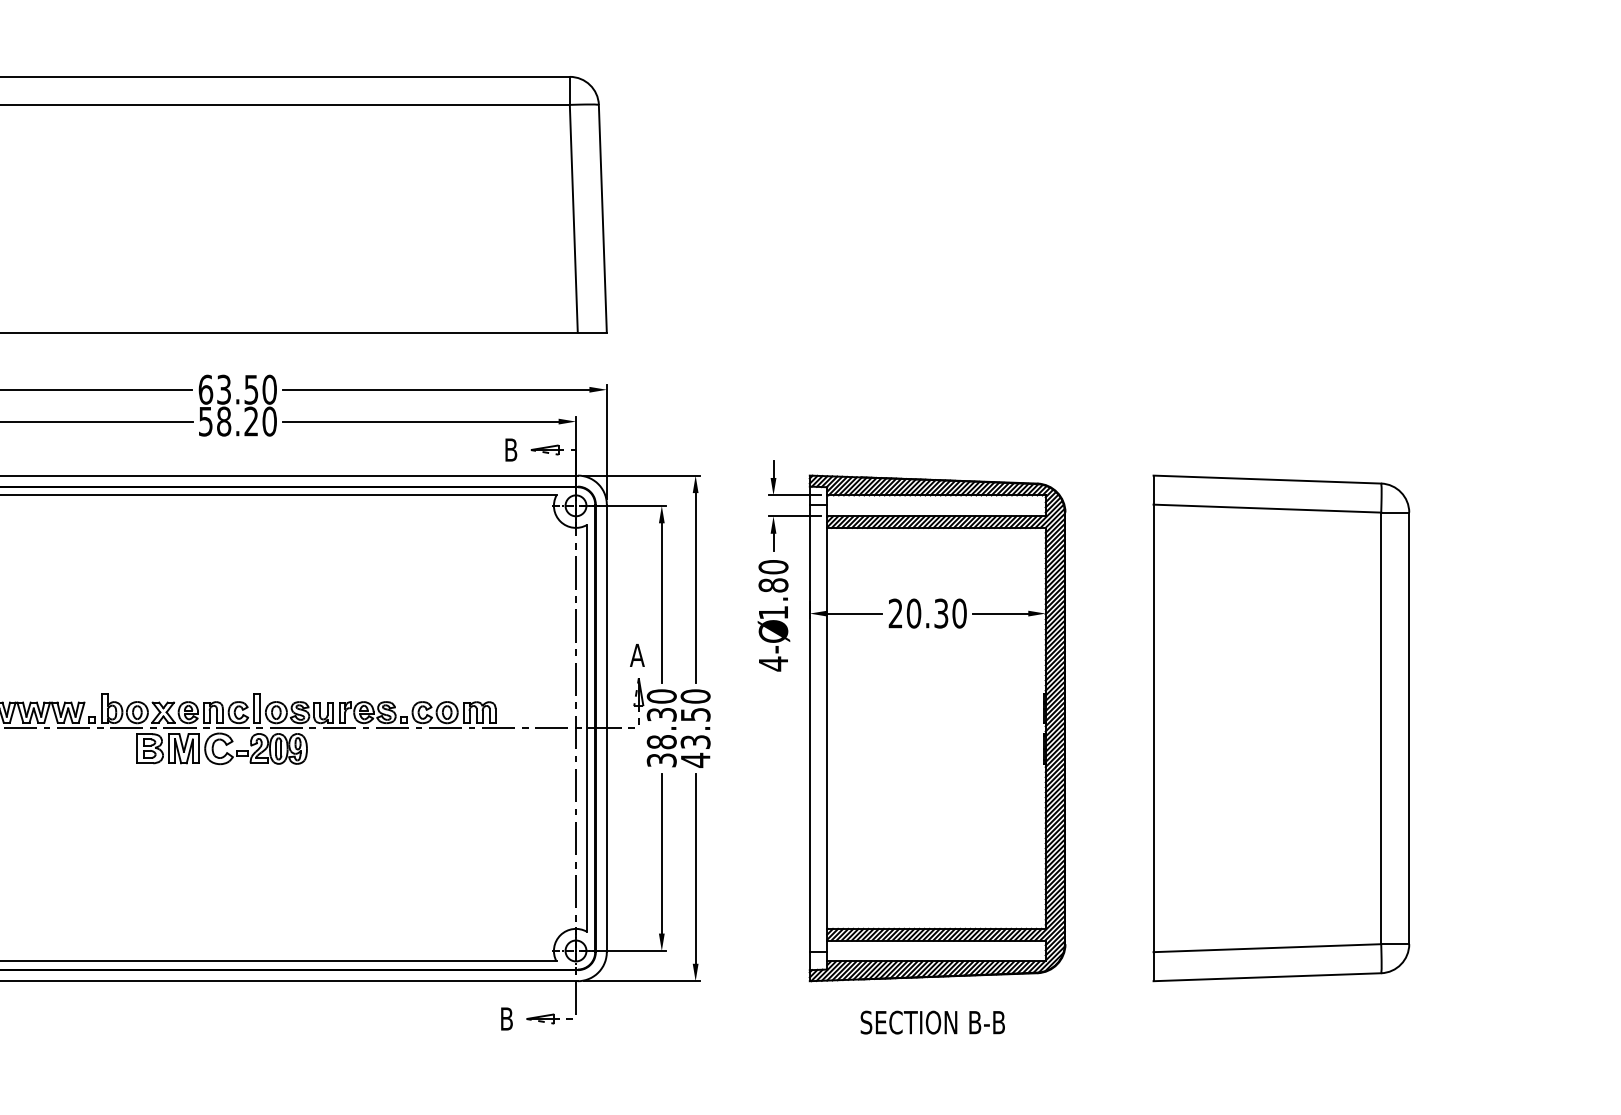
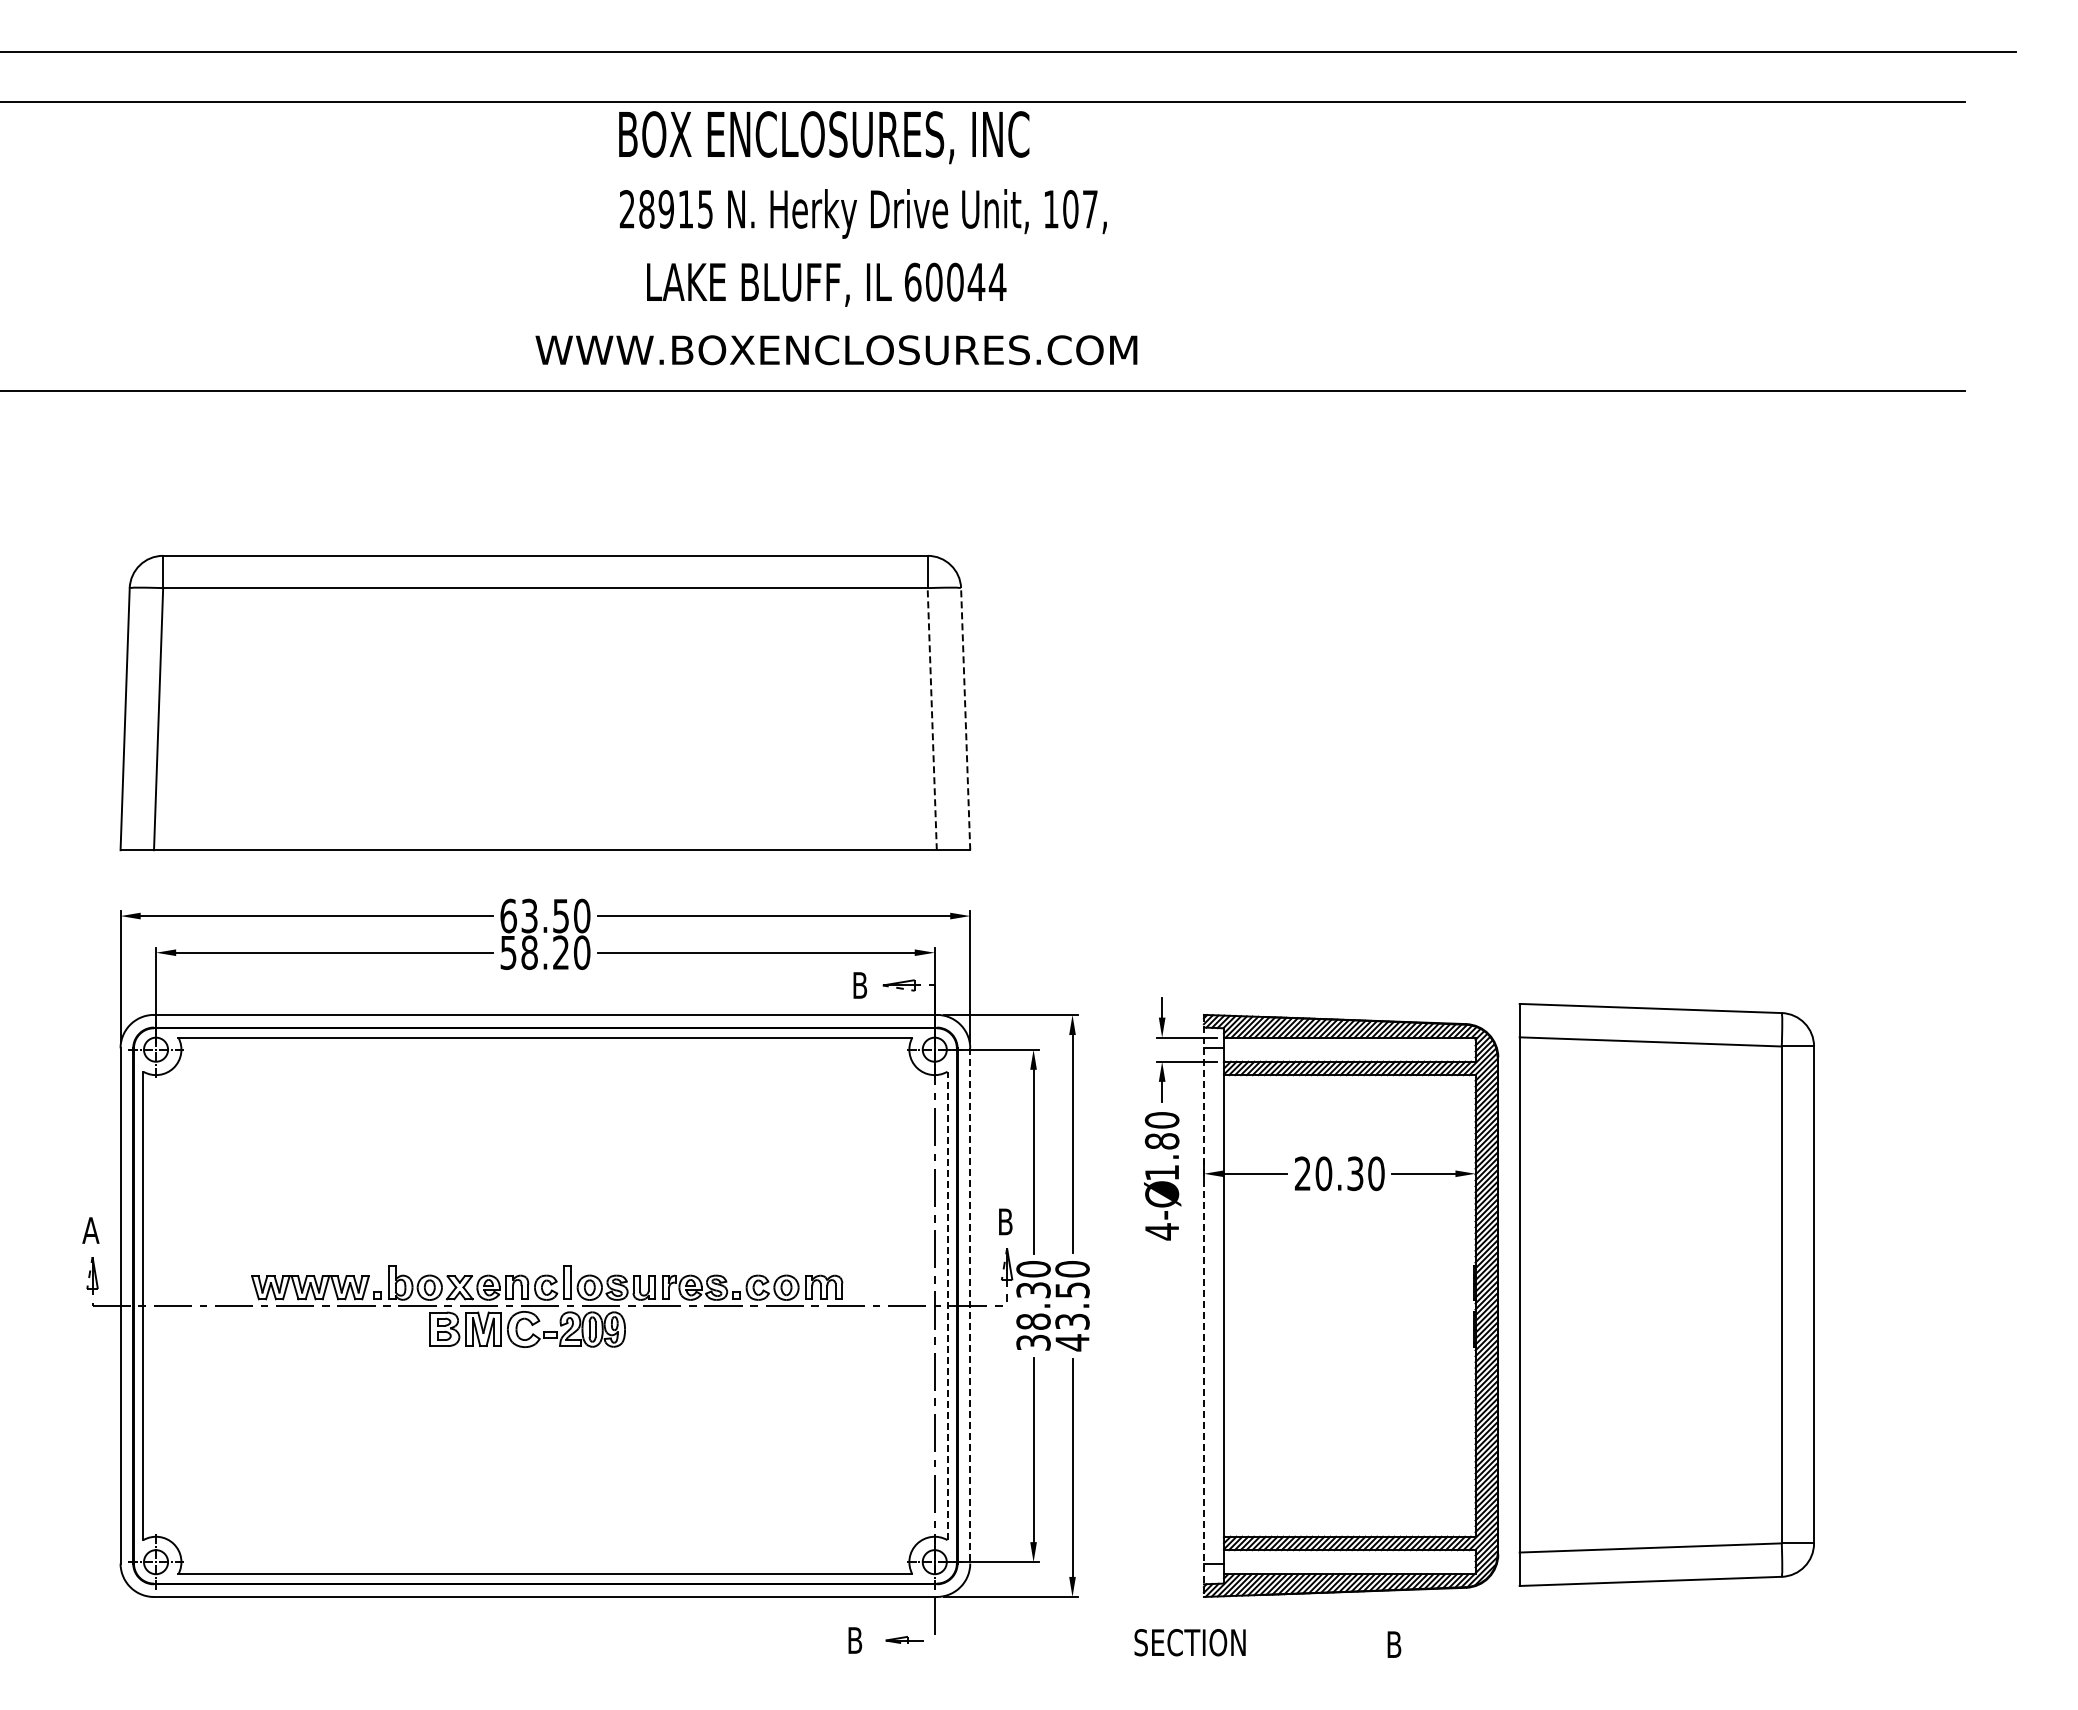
line: (574, 218) -> (932, 718), solid -> dashed
line: (602, 218) -> (965, 718), solid -> dashed
text: (636, 655) -> (1004, 1221), A -> B
line: (587, 728) -> (947, 1305), solid -> dashed
line: (607, 728) -> (970, 1305), solid -> dashed
line: (809, 728) -> (1203, 1306), solid -> dashed
part: (1281, 728) -> (1666, 1294), moved
part: (548, 1019) -> (903, 1640), size x0.7
text: (908, 1022) -> (1189, 1642), moved
text: (994, 1022) -> (1416, 1644), B-B -> B

